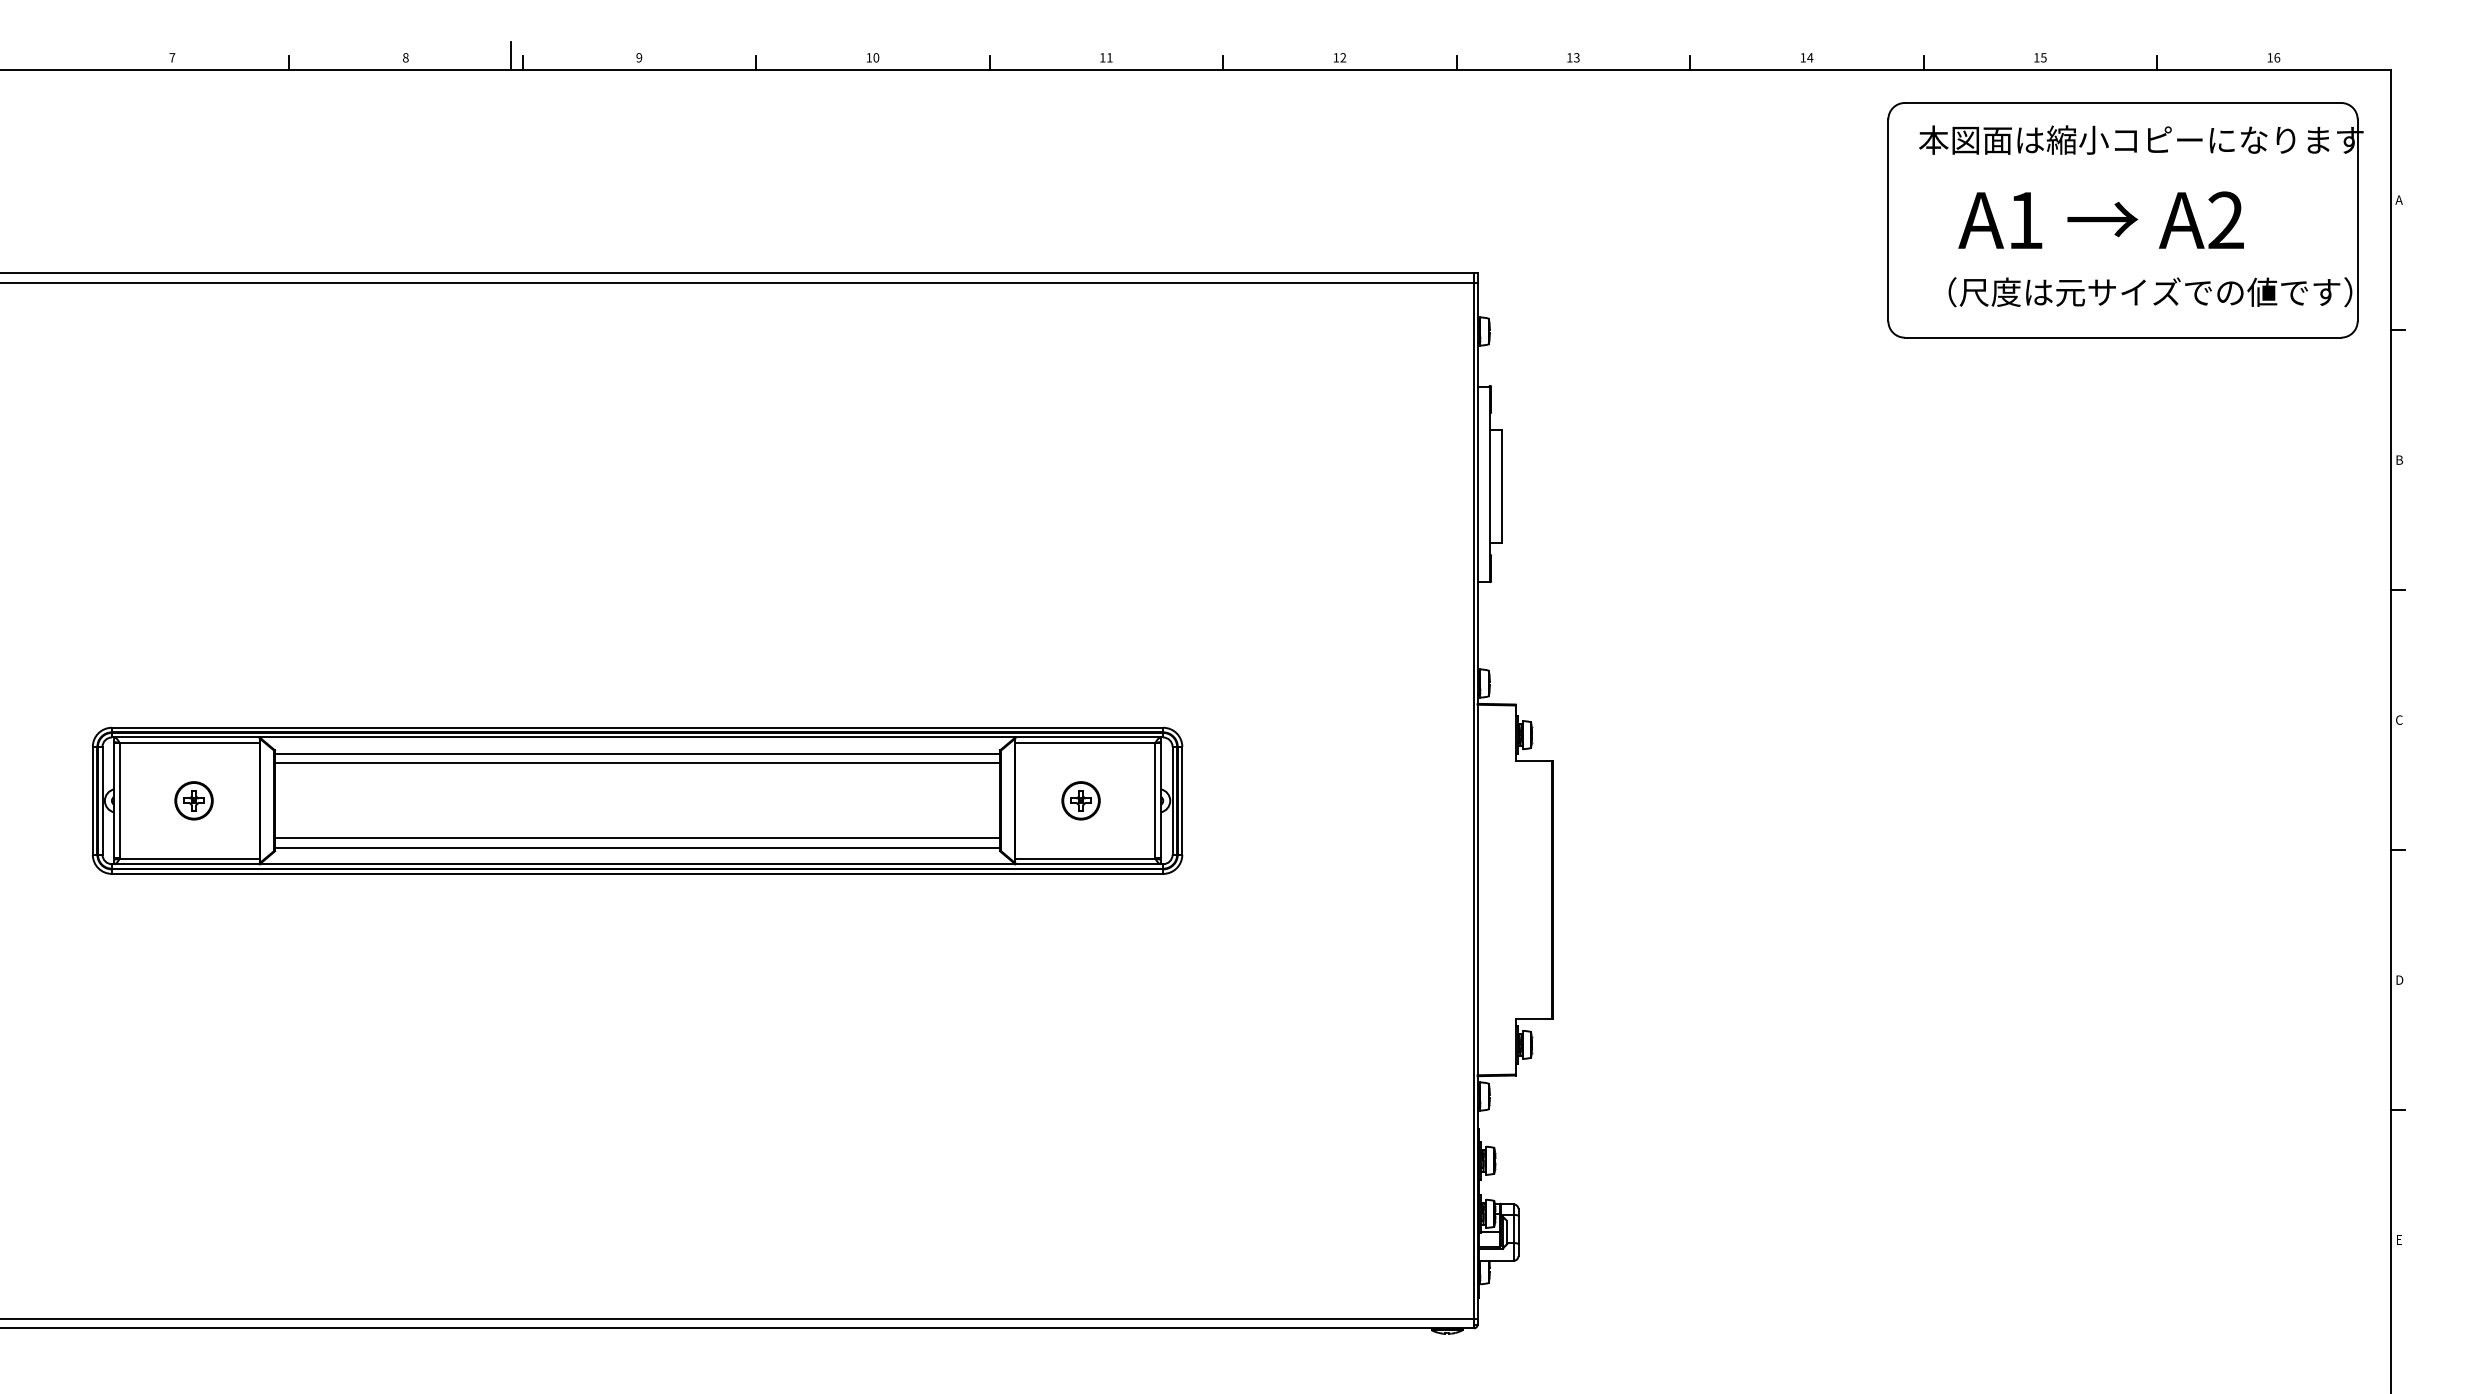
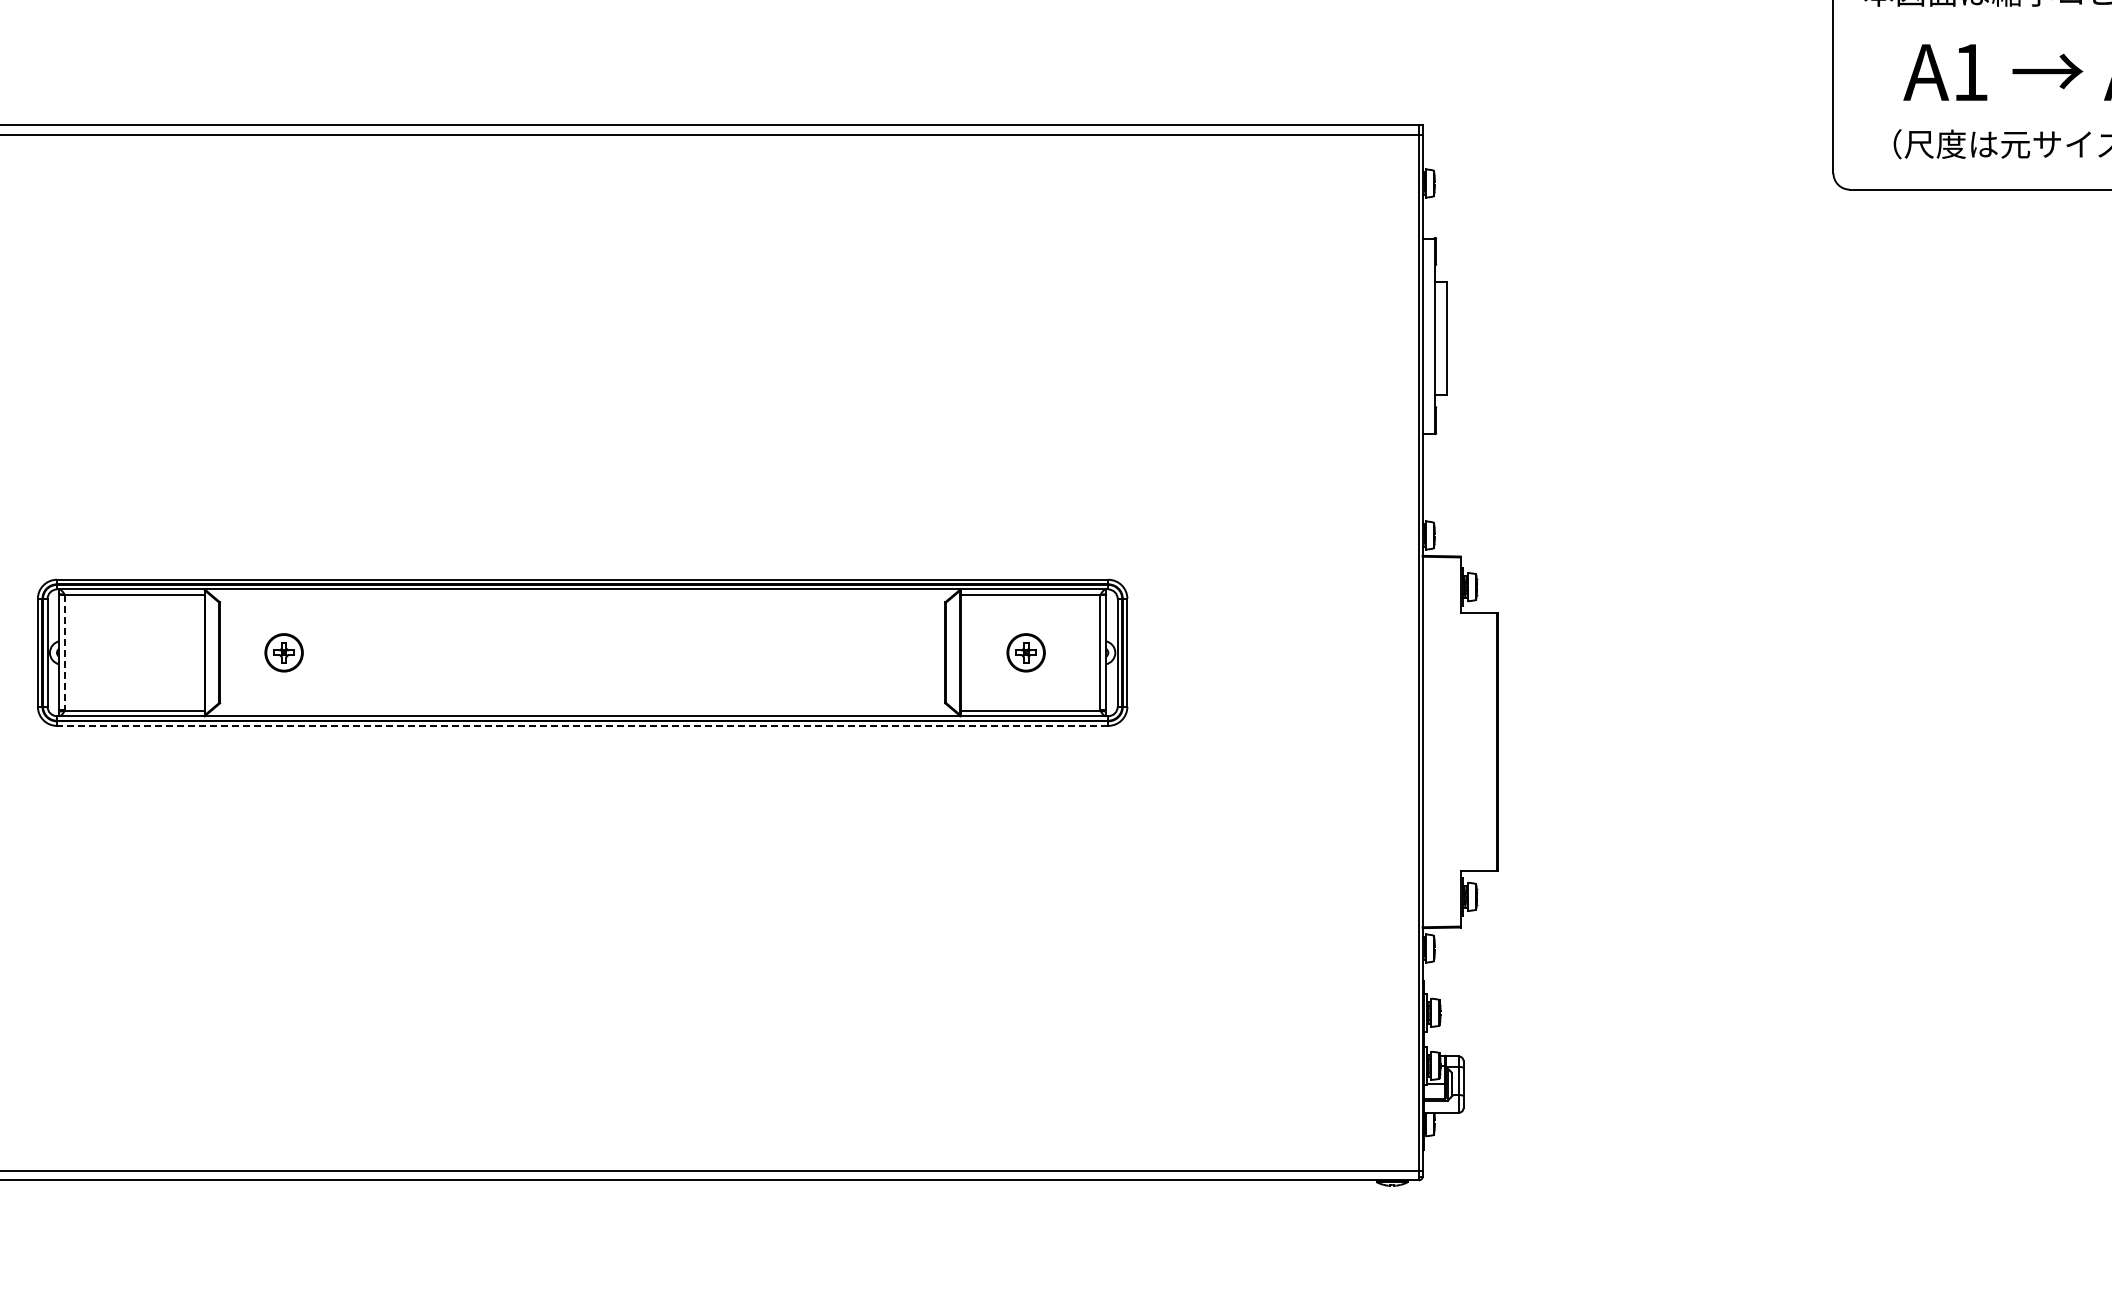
line: (637, 753) -> (582, 605), removed
line: (637, 763) -> (582, 615), removed
line: (119, 800) -> (64, 652), solid -> dashed
part: (193, 800) -> (283, 652), moved
line: (637, 838) -> (582, 690), removed
line: (637, 847) -> (582, 699), removed
line: (637, 873) -> (582, 725), solid -> dashed

